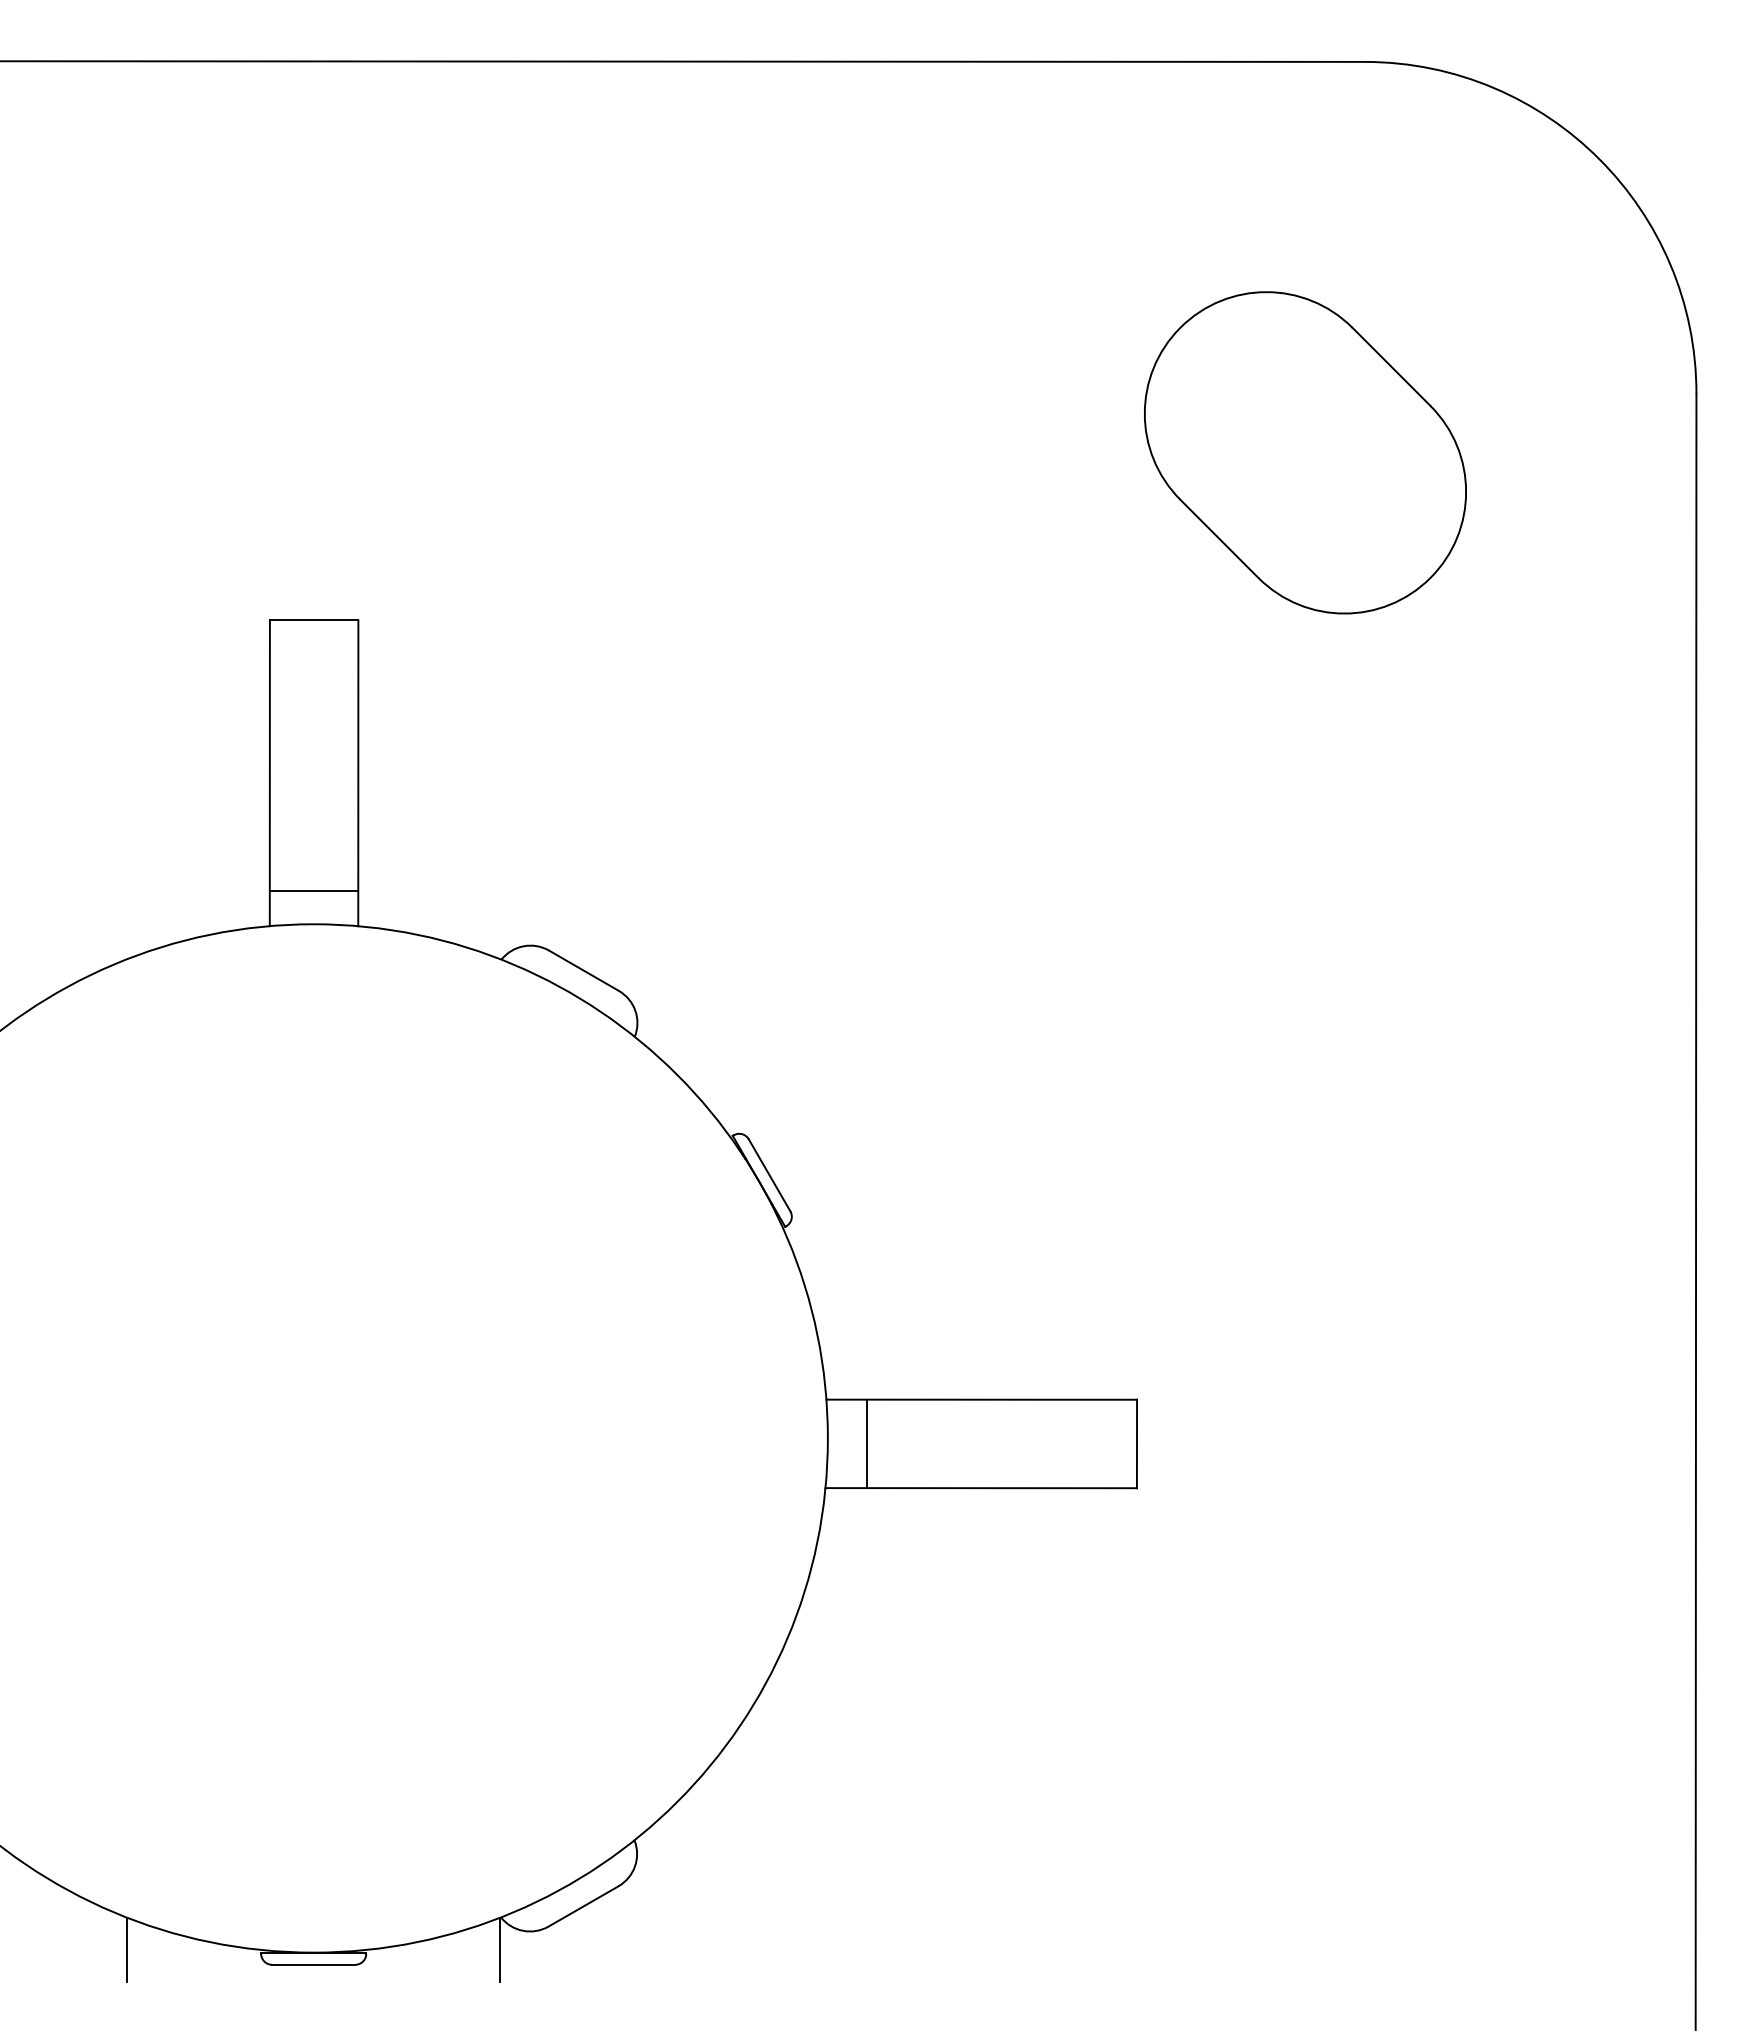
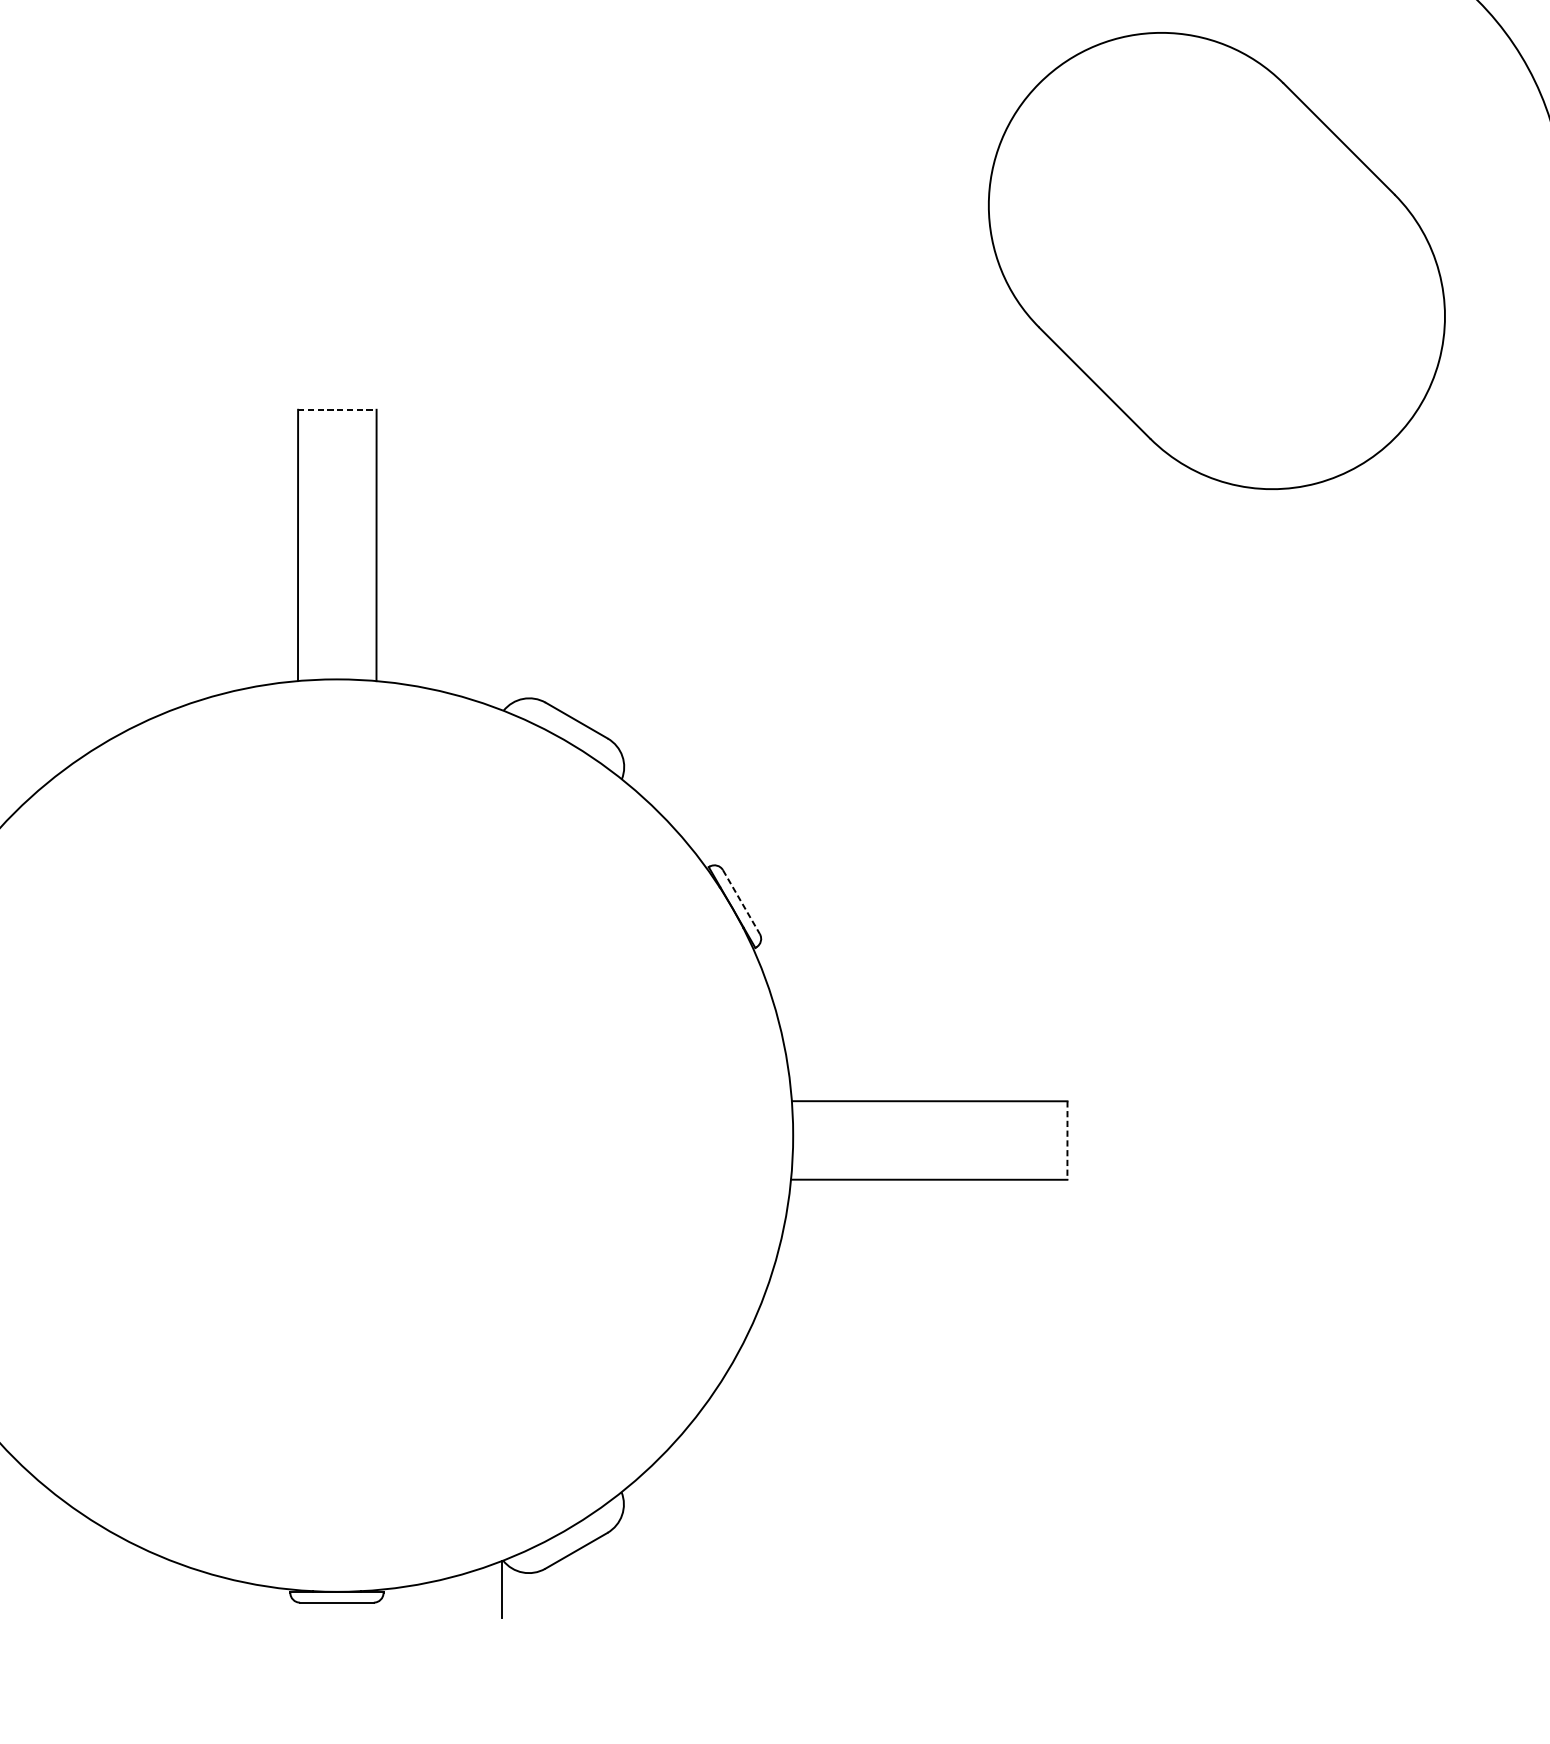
part: (1305, 452) -> (1216, 260), size x1.6
line: (314, 620) -> (337, 409), solid -> dashed
line: (313, 890) -> (336, 649), removed
line: (769, 1175) -> (741, 902), solid -> dashed
line: (866, 1443) -> (827, 1140), removed
line: (1136, 1444) -> (1067, 1140), solid -> dashed
line: (127, 1949) -> (171, 1589), removed

